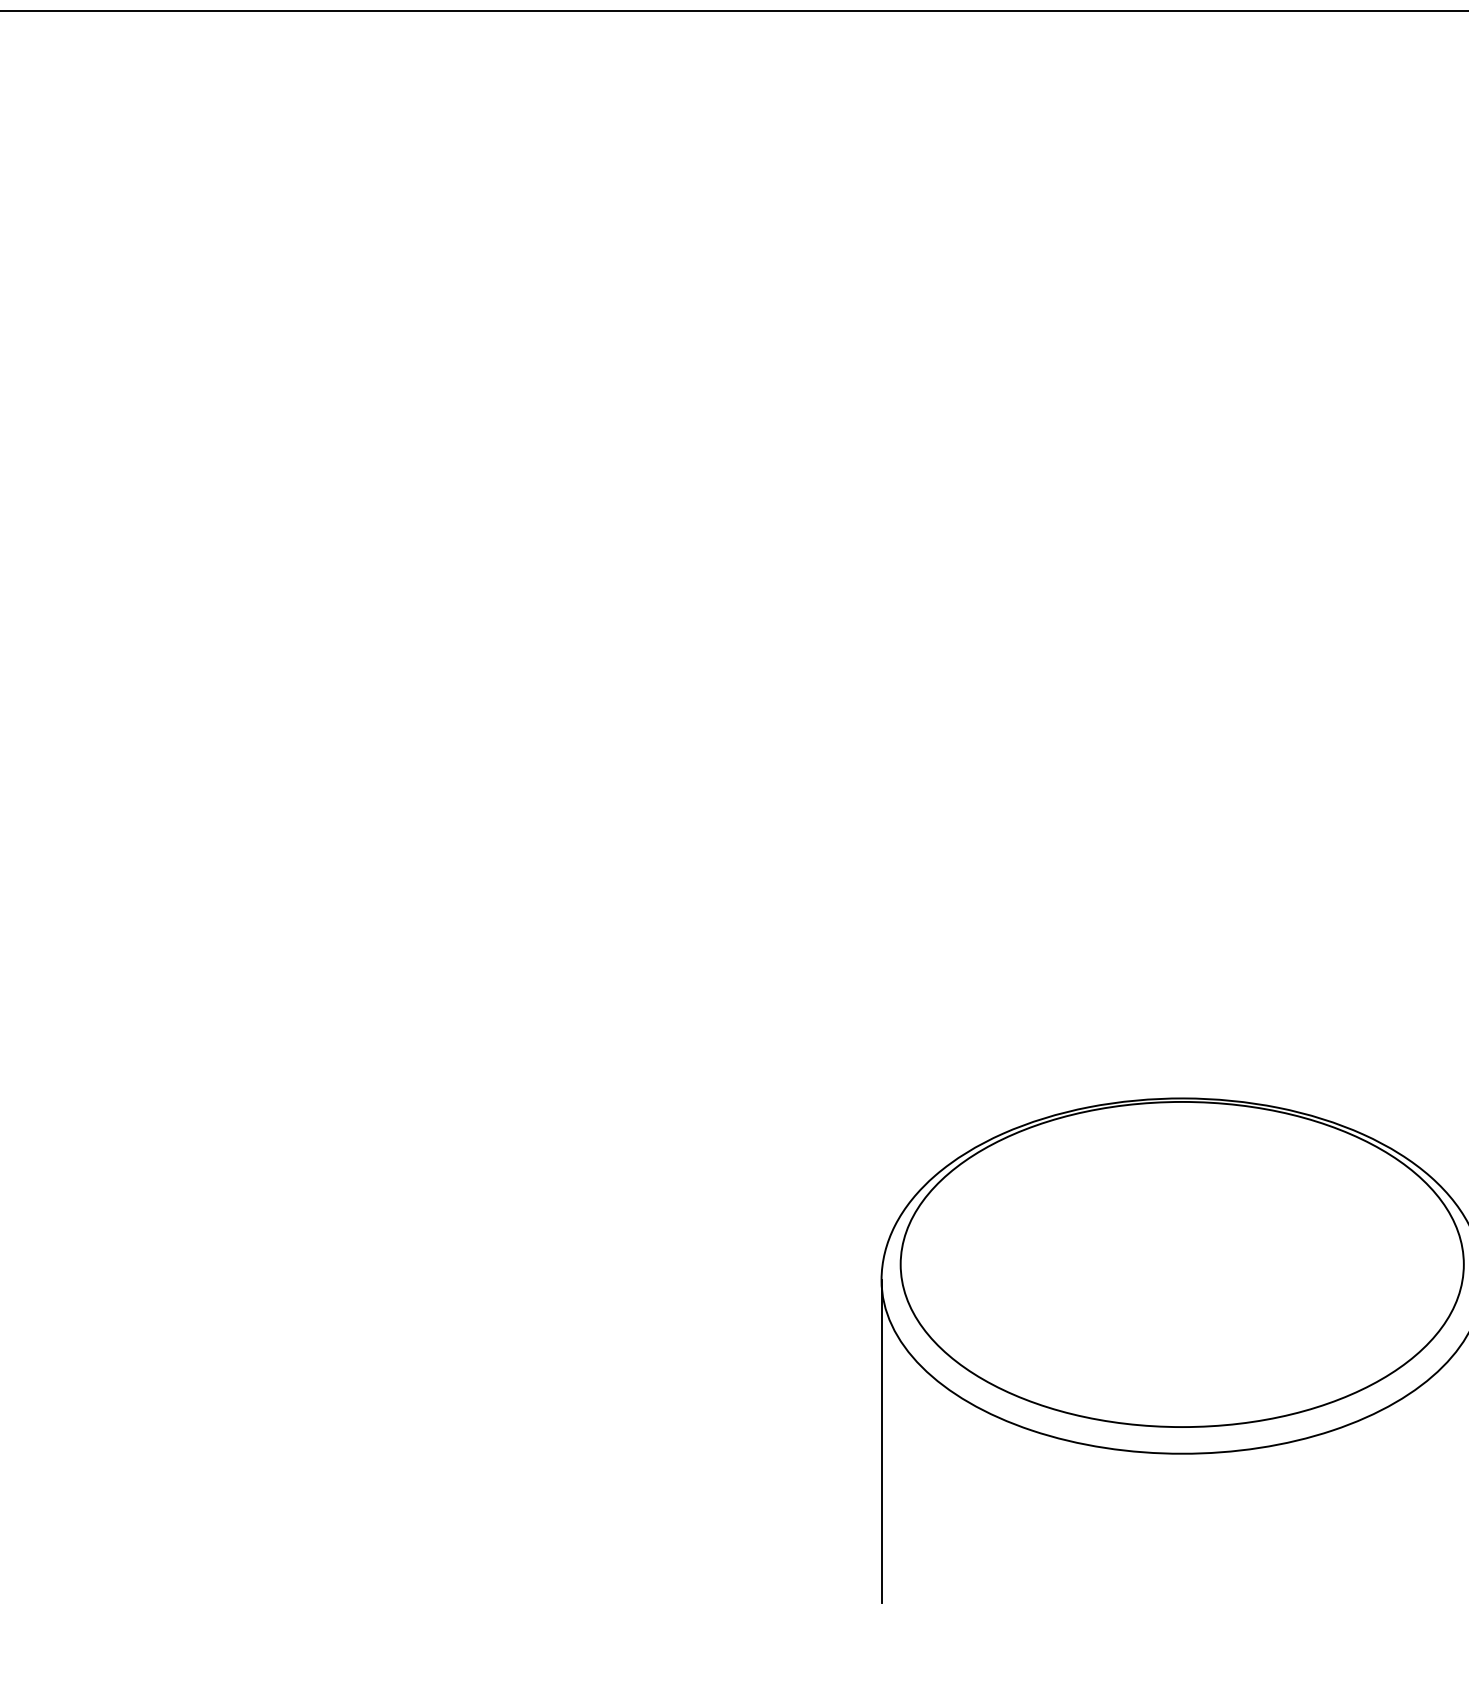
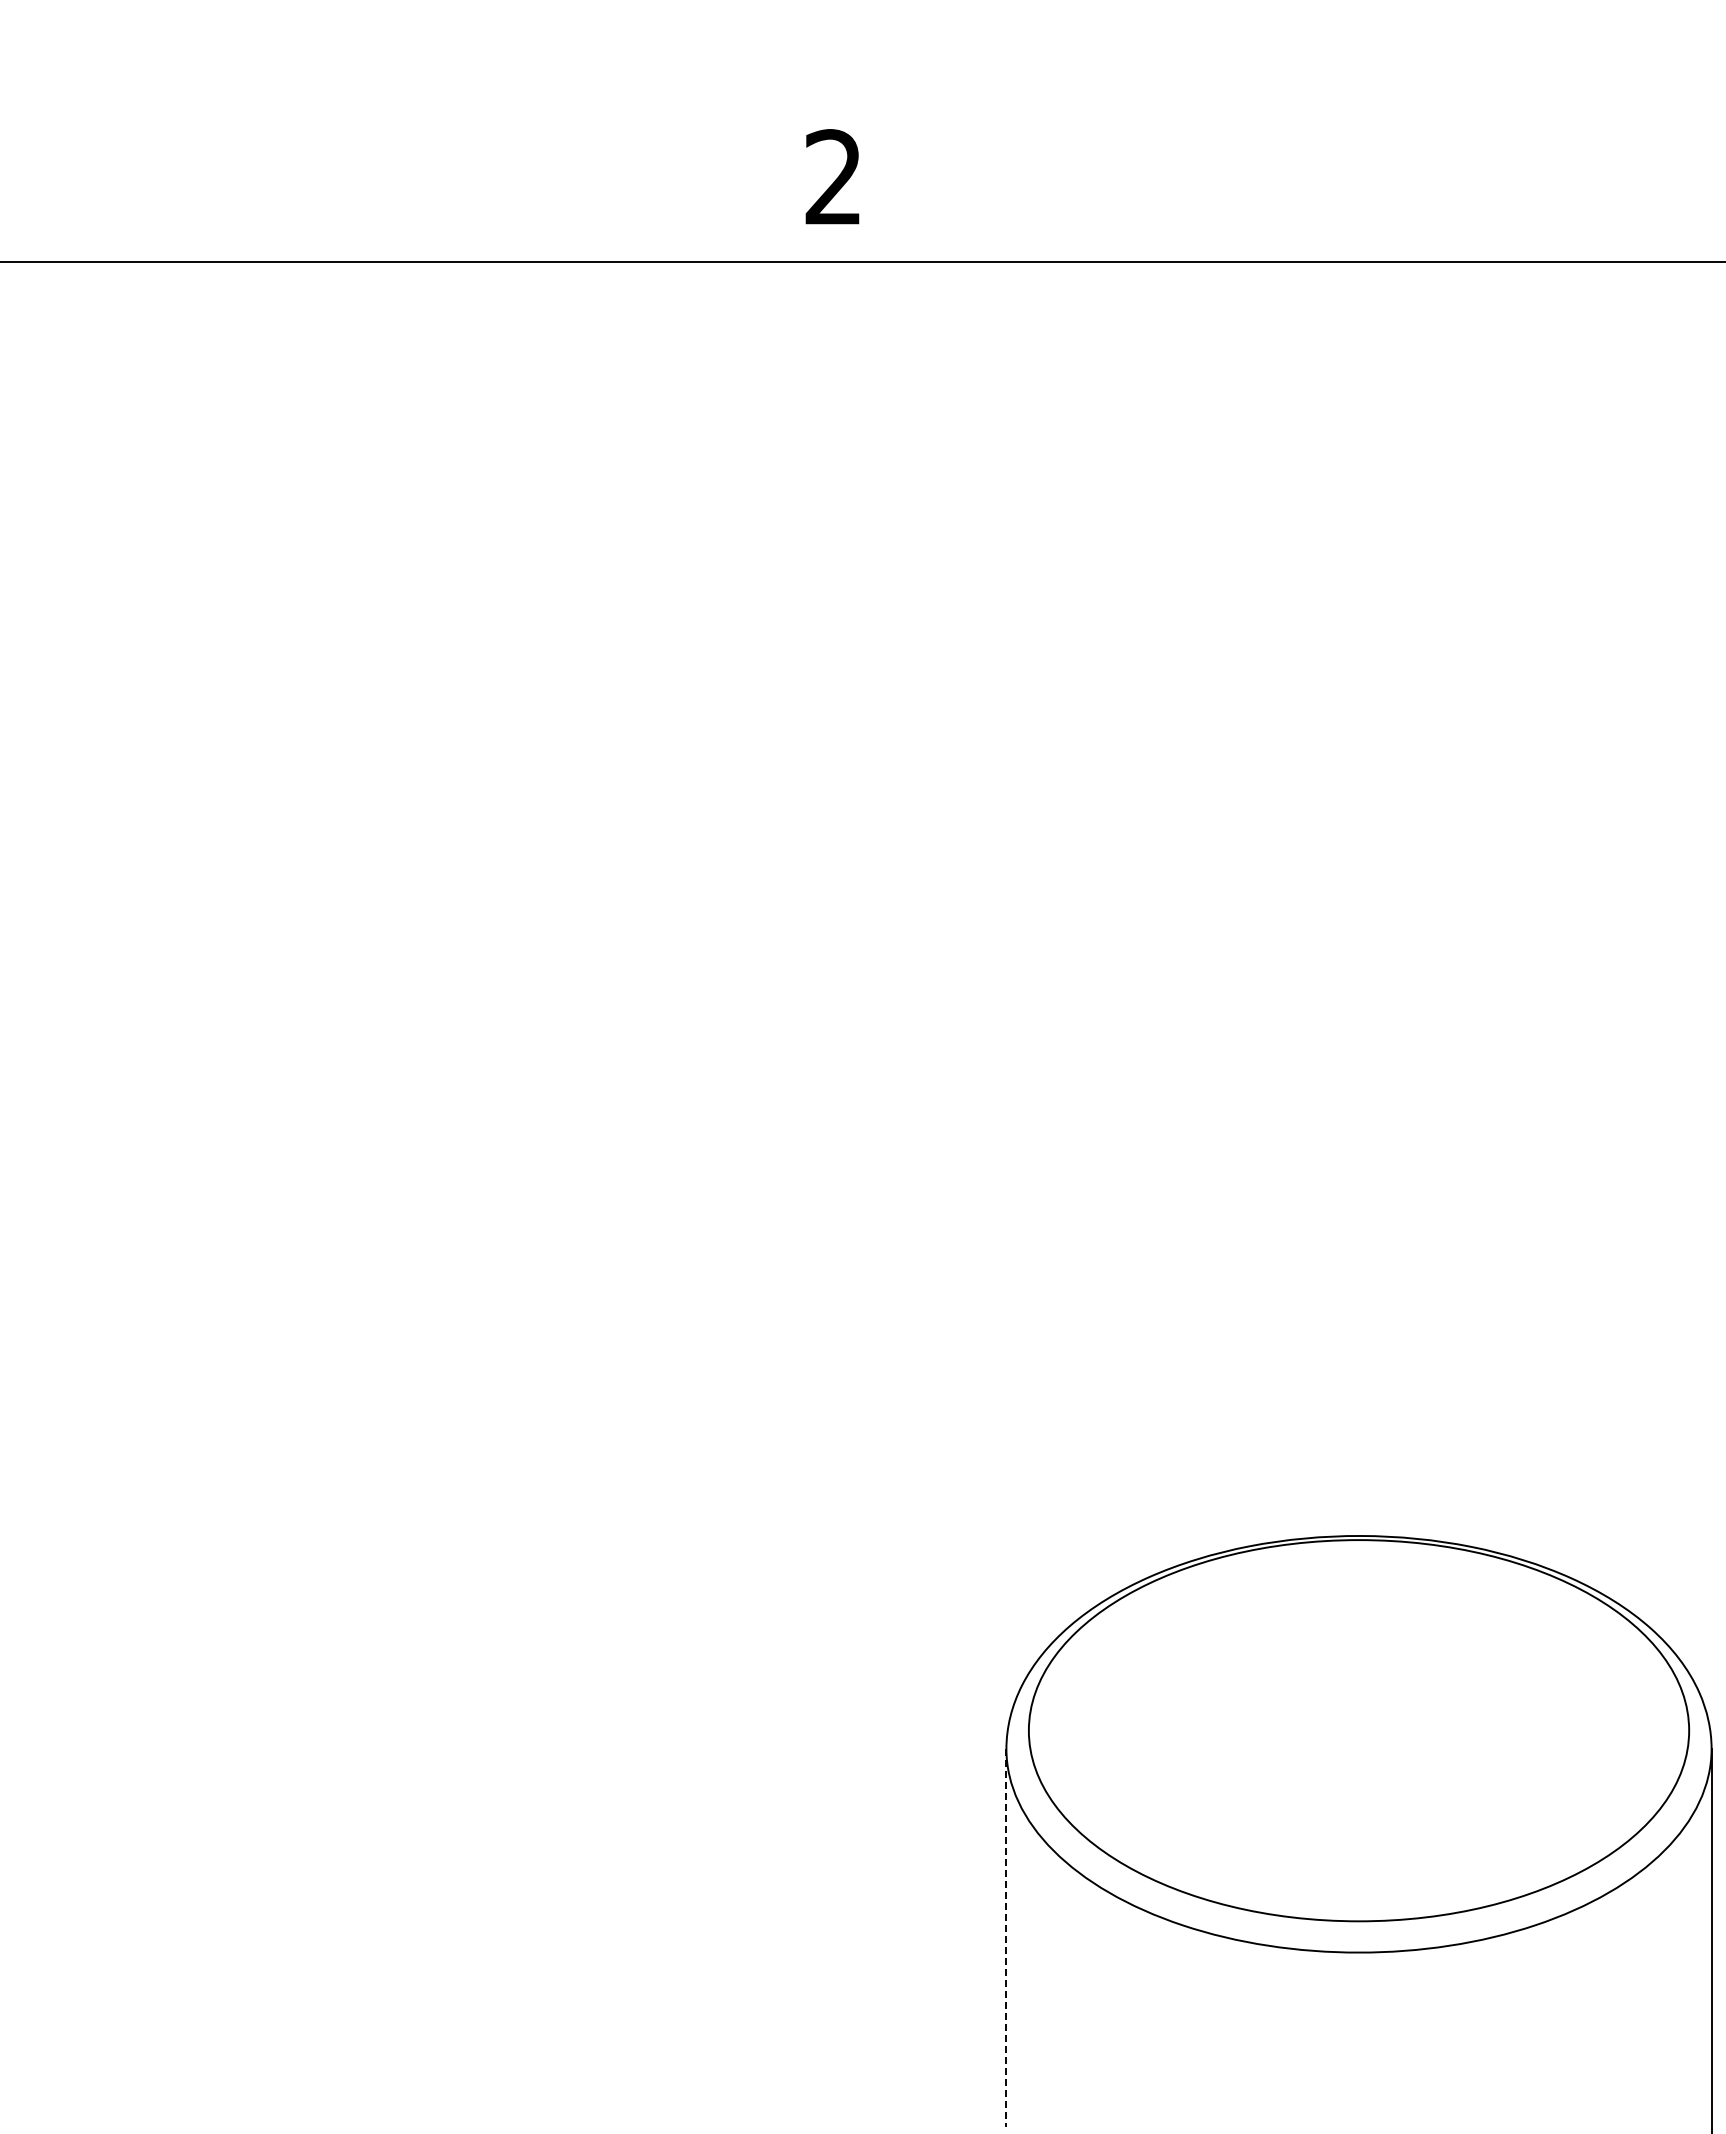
line: (881, 1441) -> (1006, 1938), solid -> dashed

